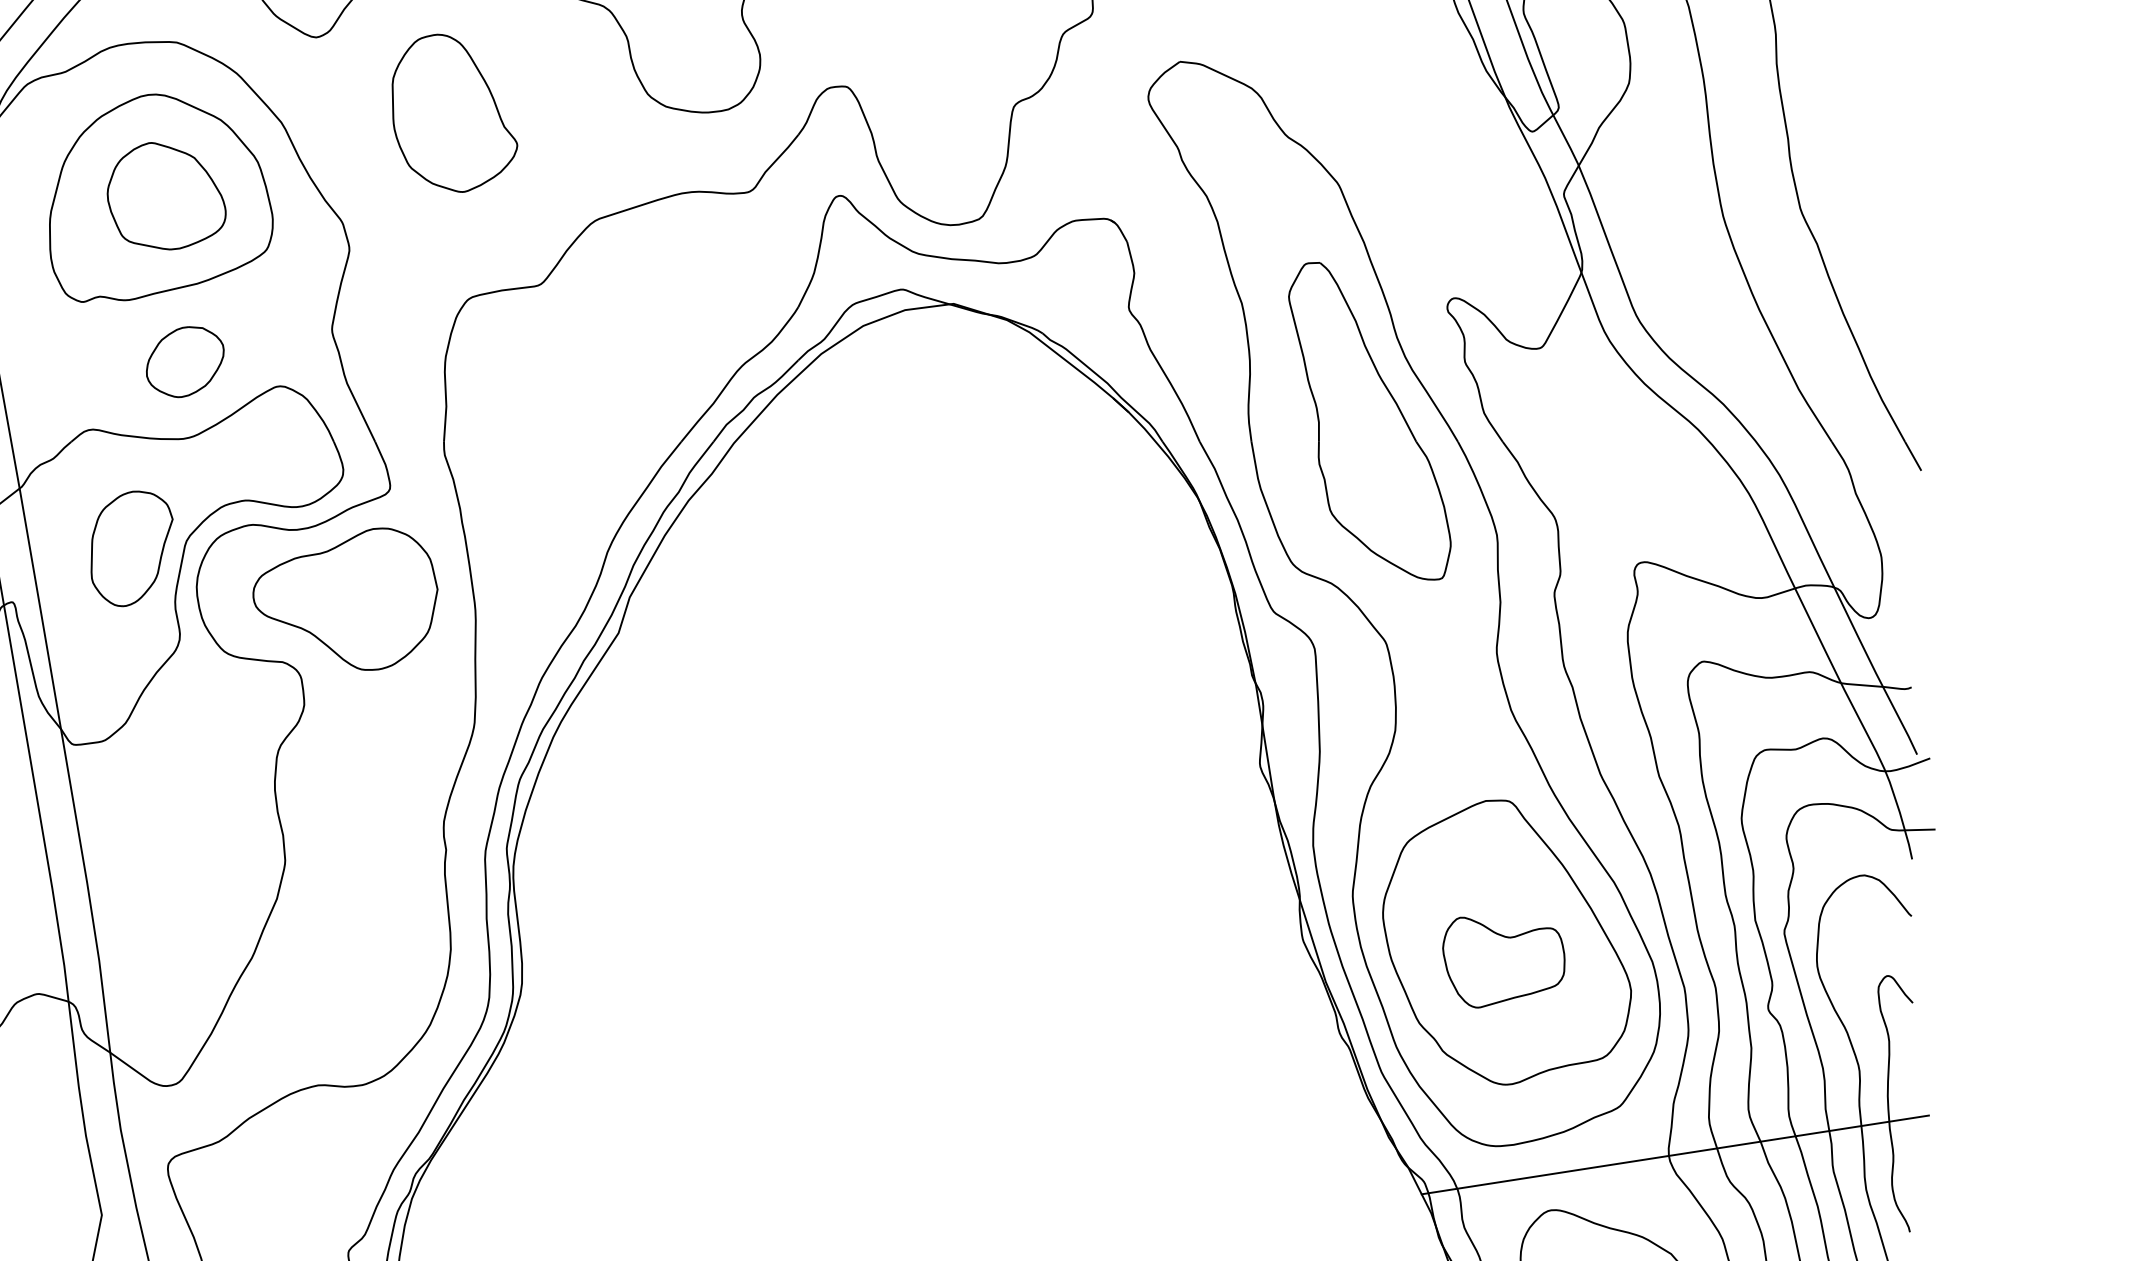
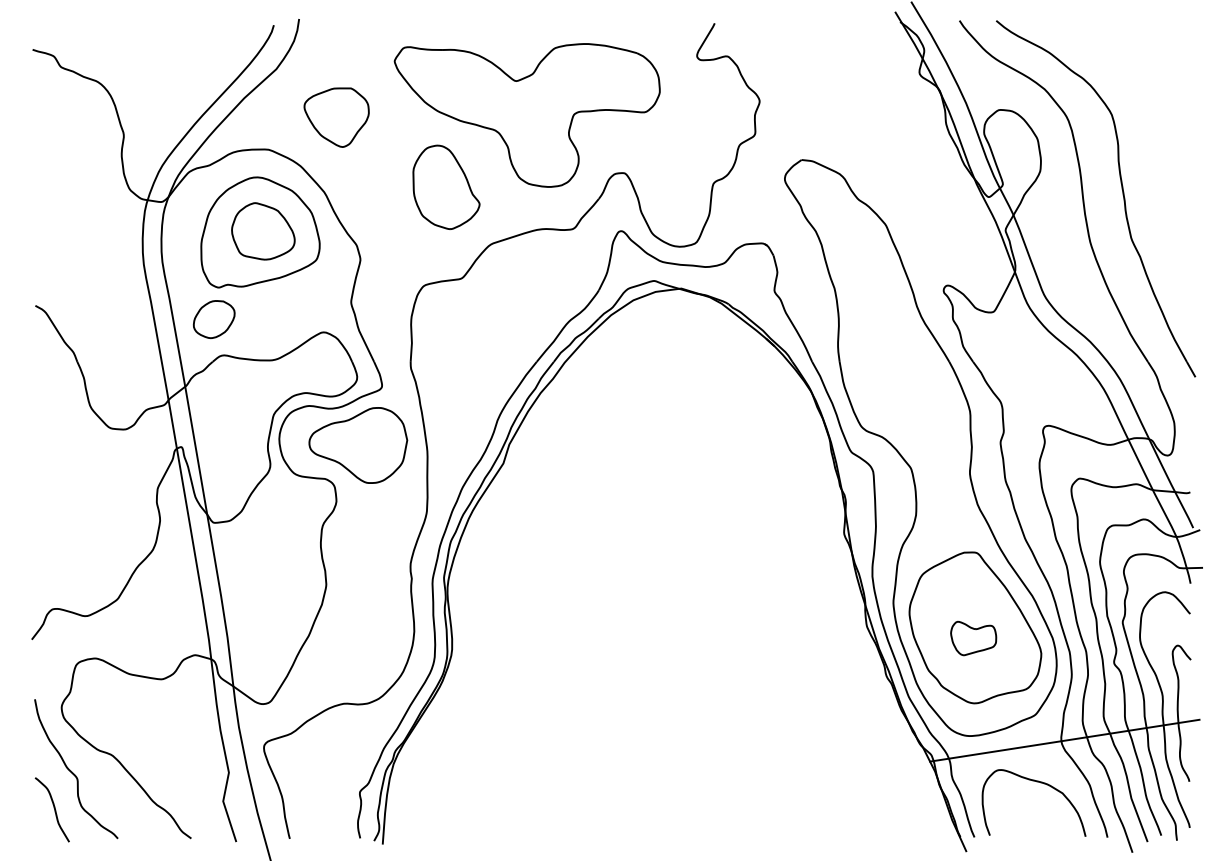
part: (454, 111) -> (446, 186), moved
part: (185, 362) -> (214, 319), moved
part: (1369, 420) -> (902, 350), removed
part: (131, 548) -> (244, 418), removed
part: (1503, 962) -> (973, 638), size x0.7

